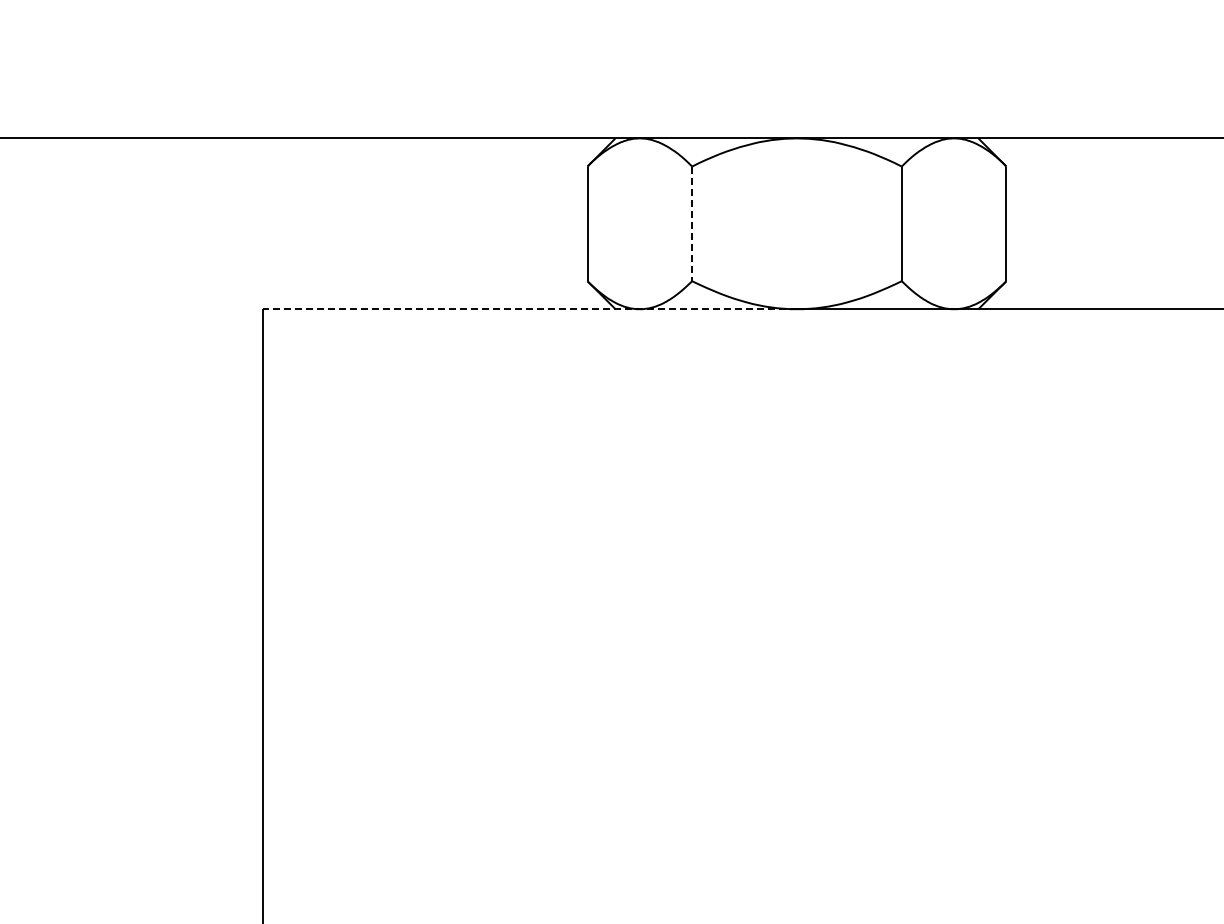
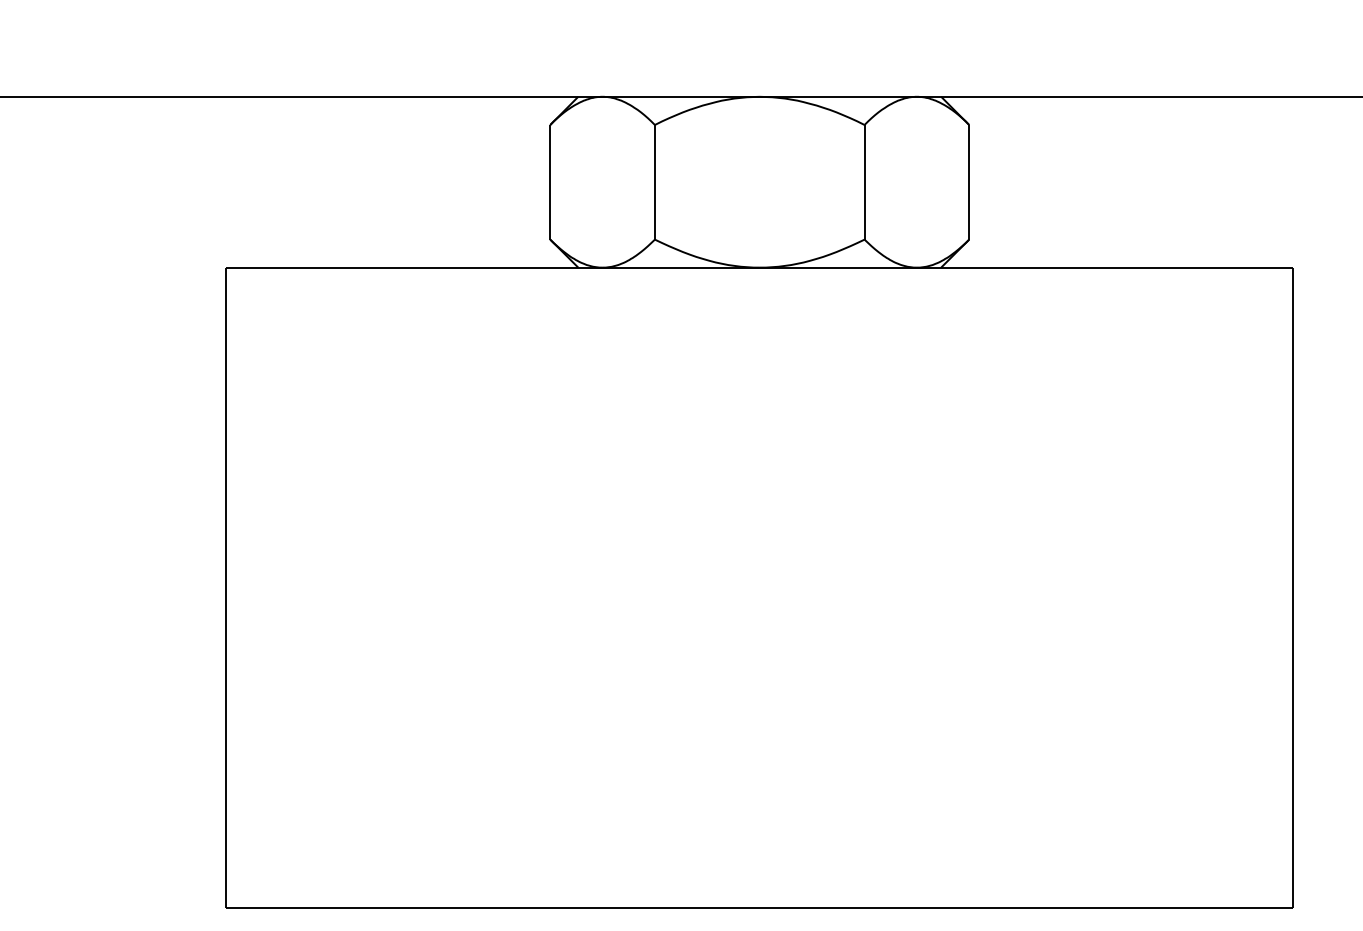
line: (691, 224) -> (654, 182), dashed -> solid
line: (529, 309) -> (492, 267), dashed -> solid

